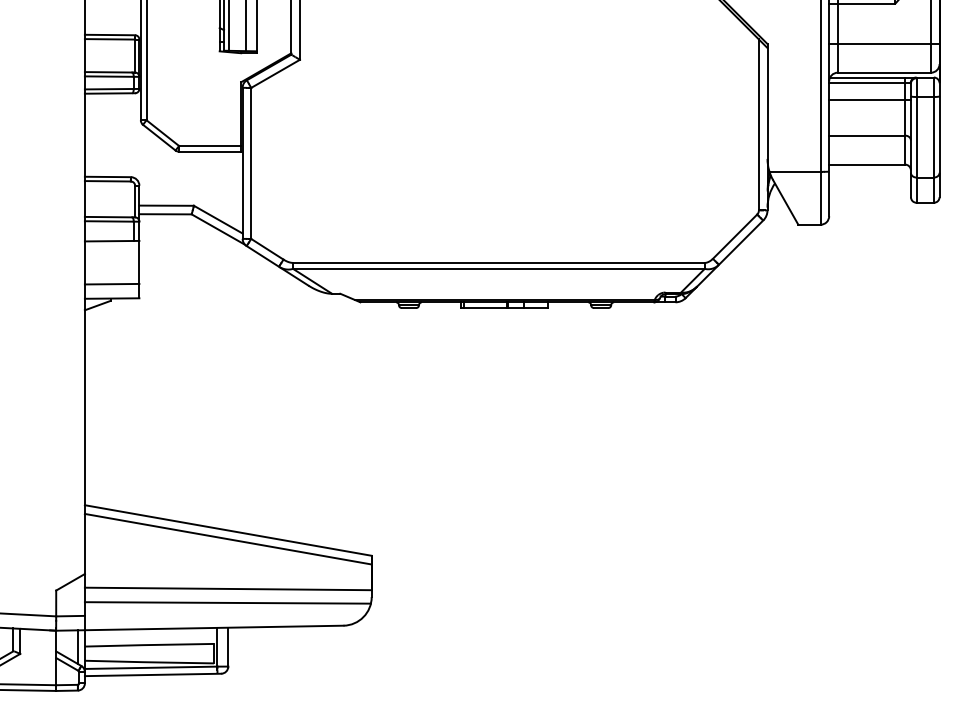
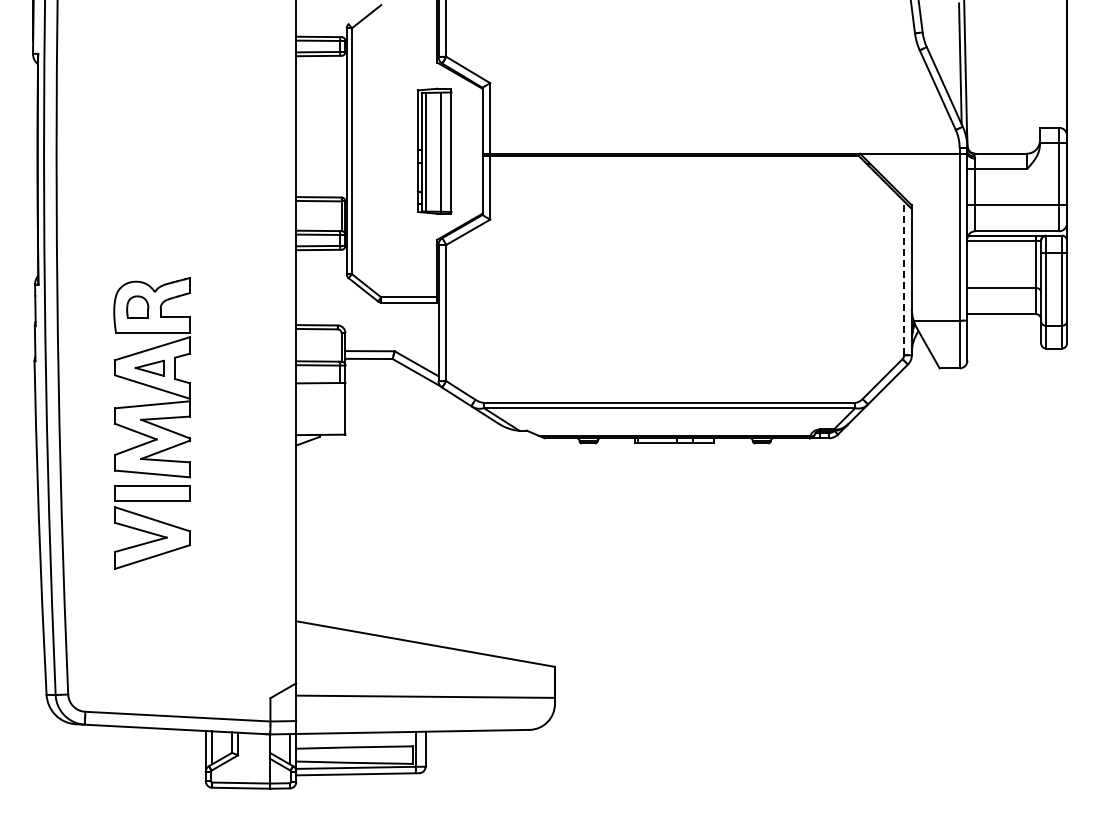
line: (870, 99) -> (1004, 255), removed
line: (759, 123) -> (904, 277), solid -> dashed
line: (111, 283) -> (320, 421), removed
line: (228, 538) -> (425, 651), removed
line: (228, 603) -> (425, 709), removed

